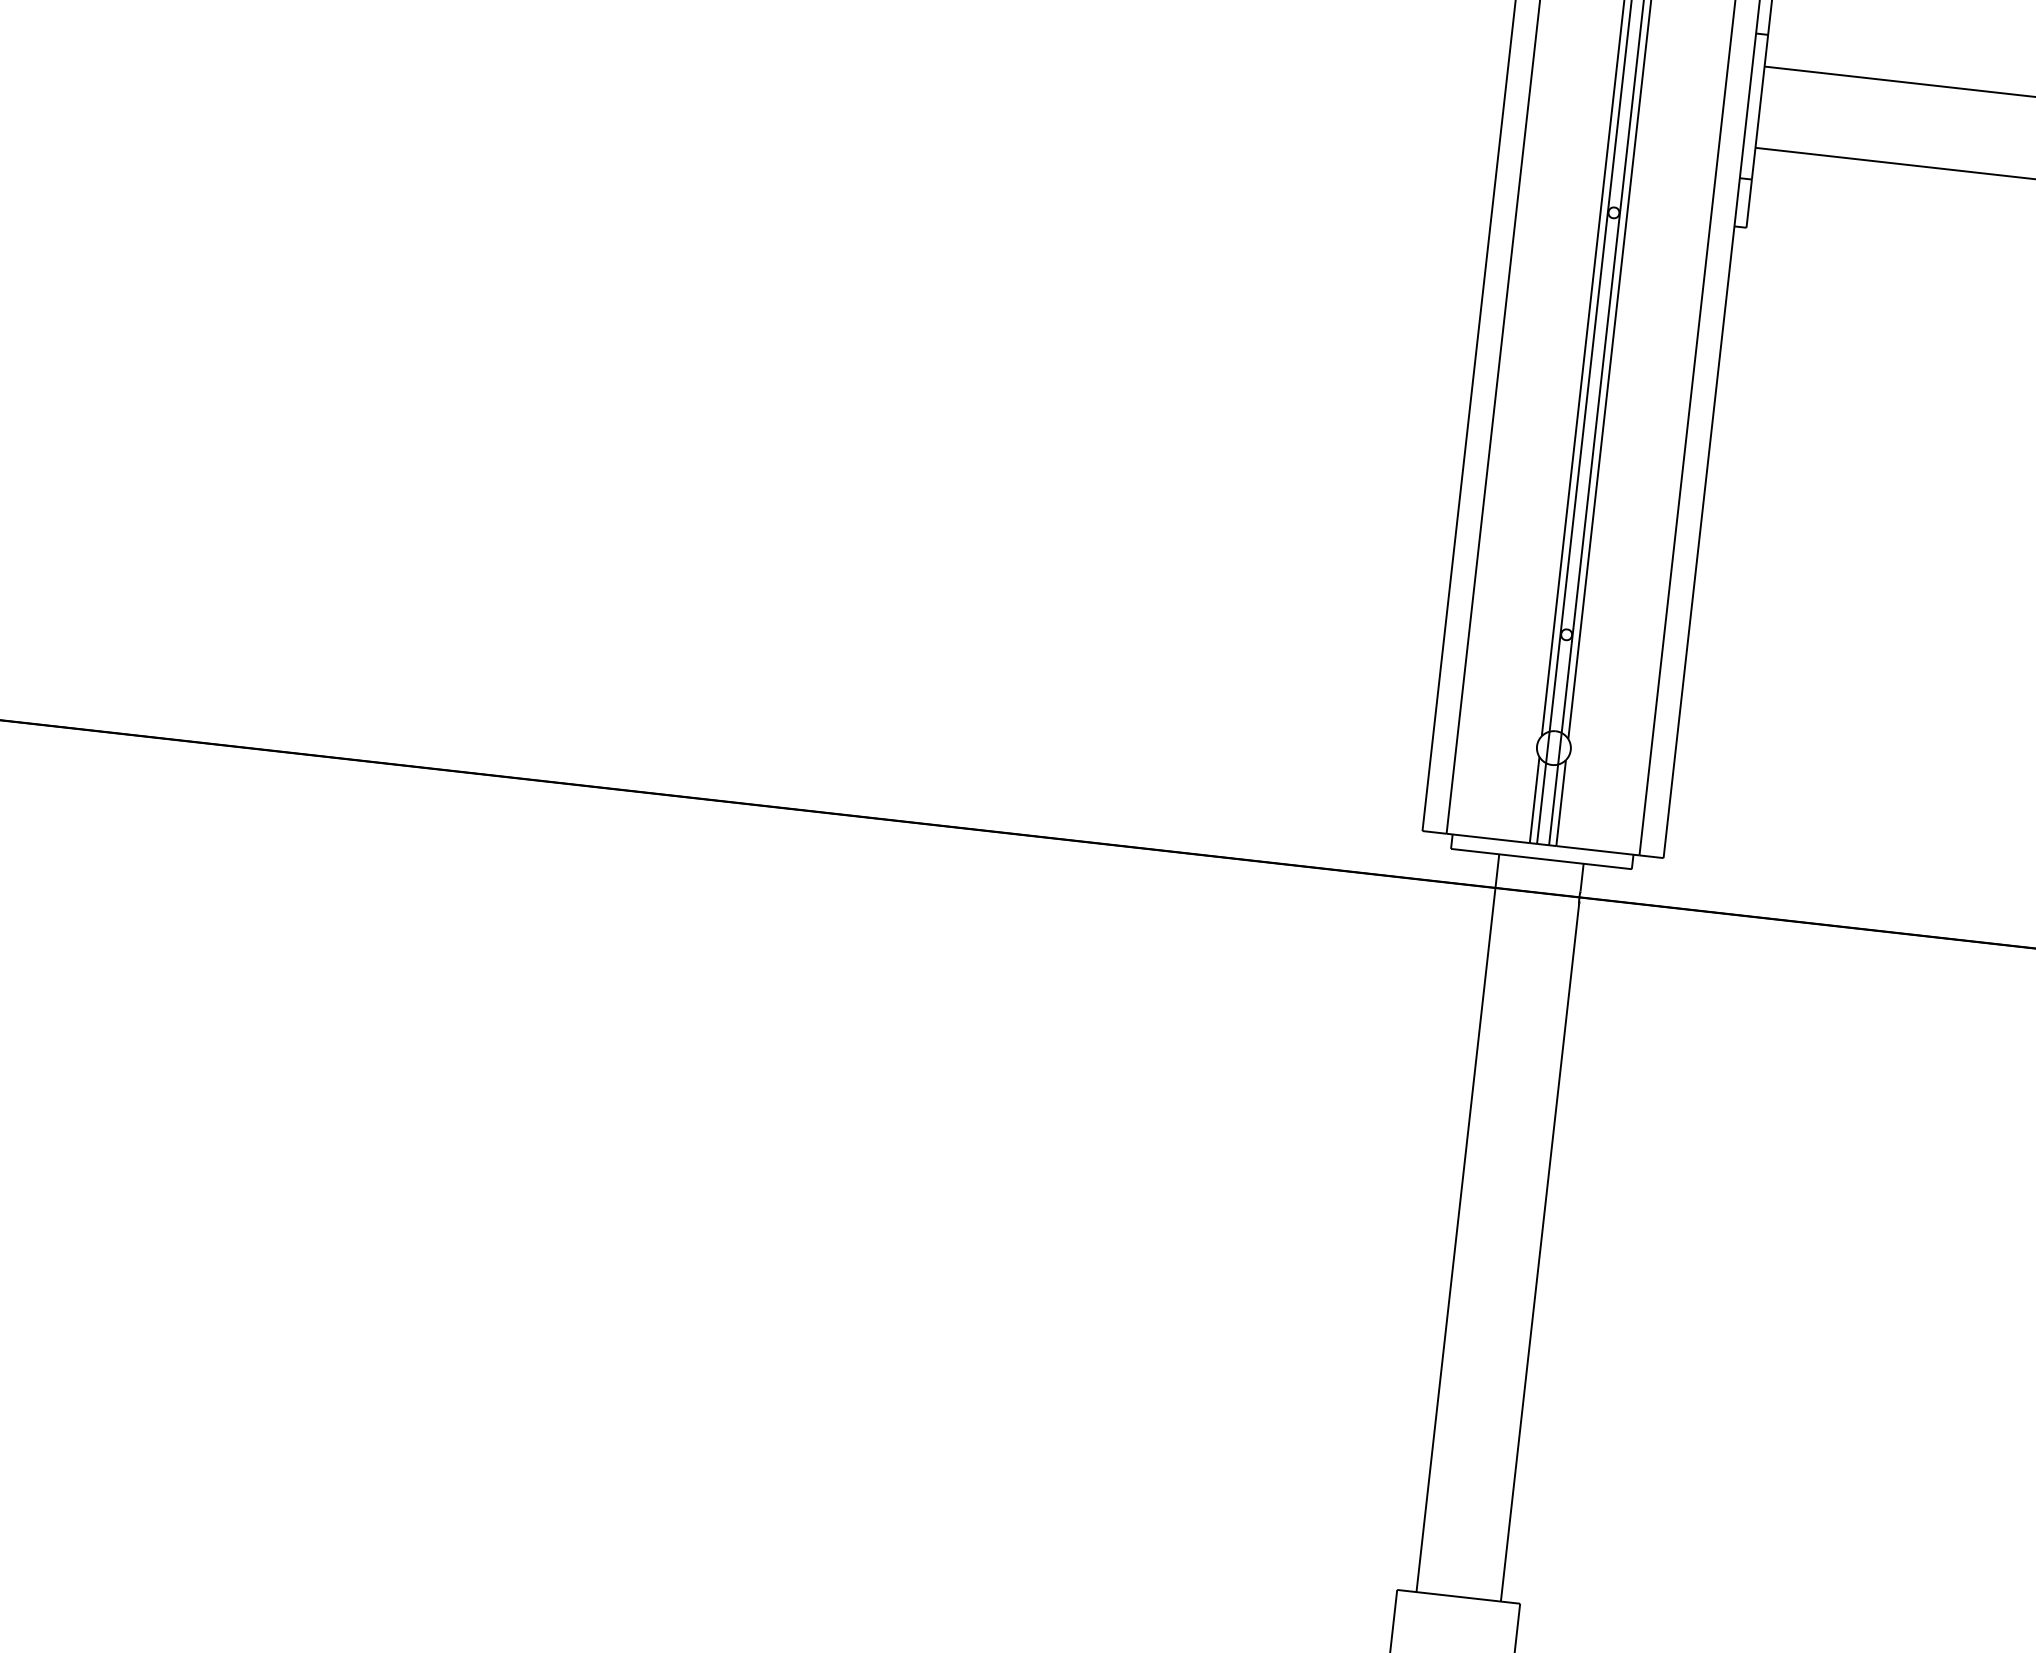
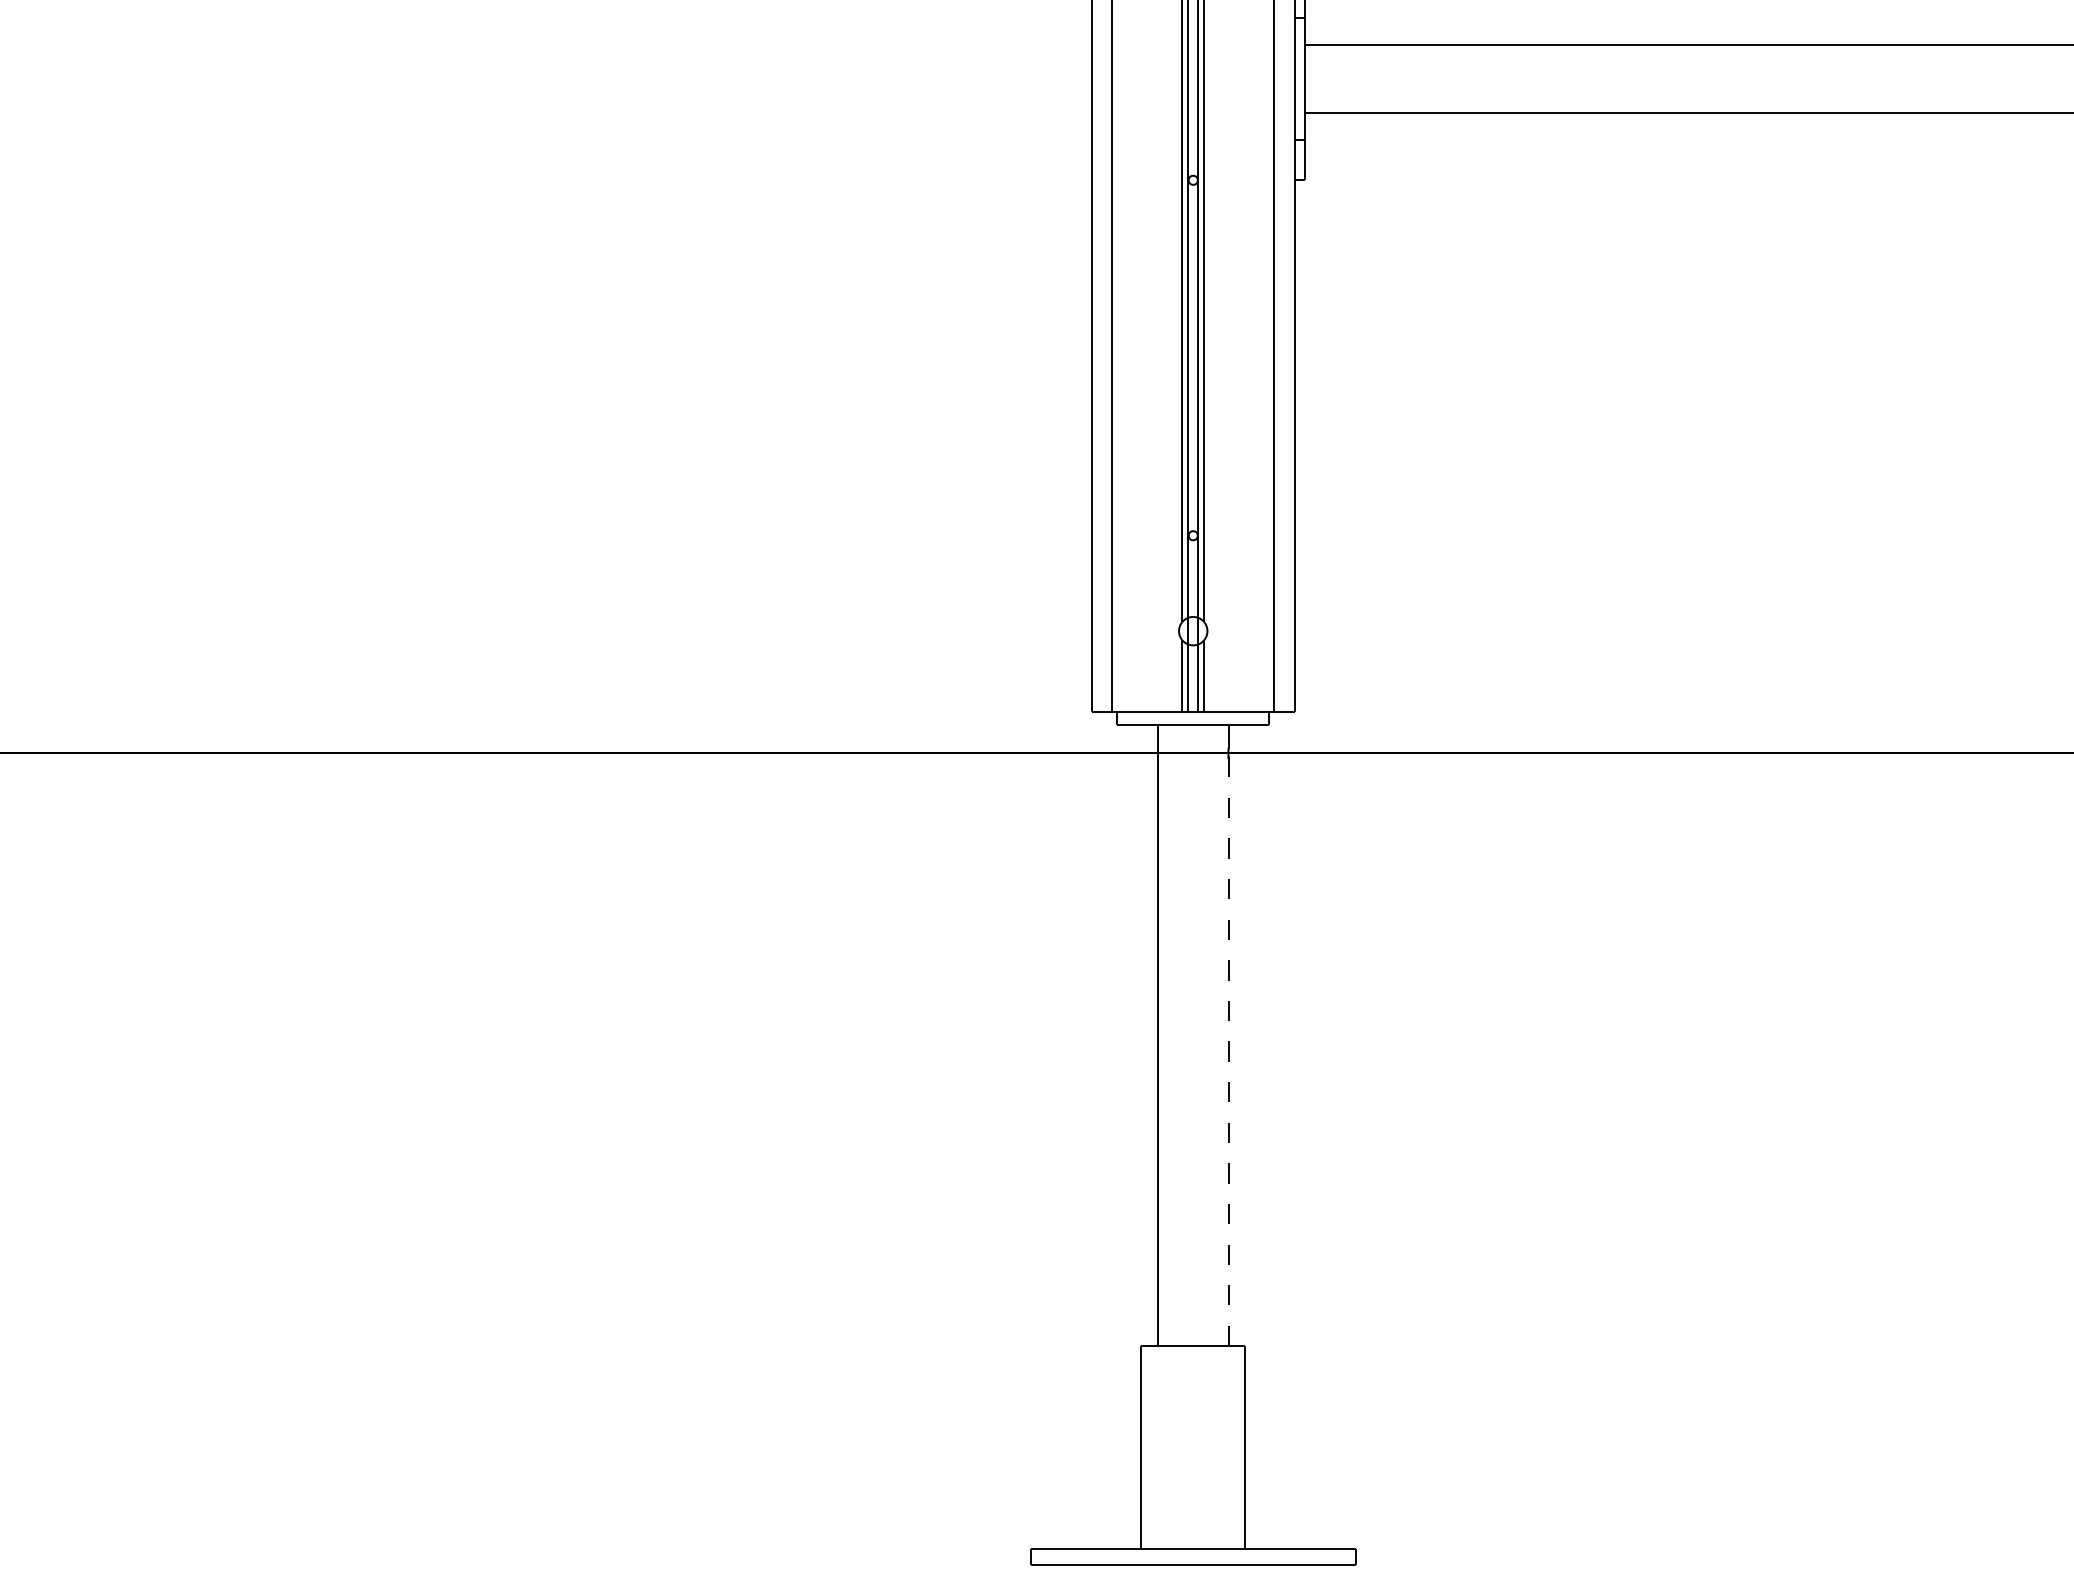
line: (1539, 1252) -> (1228, 1052), solid -> dashed

